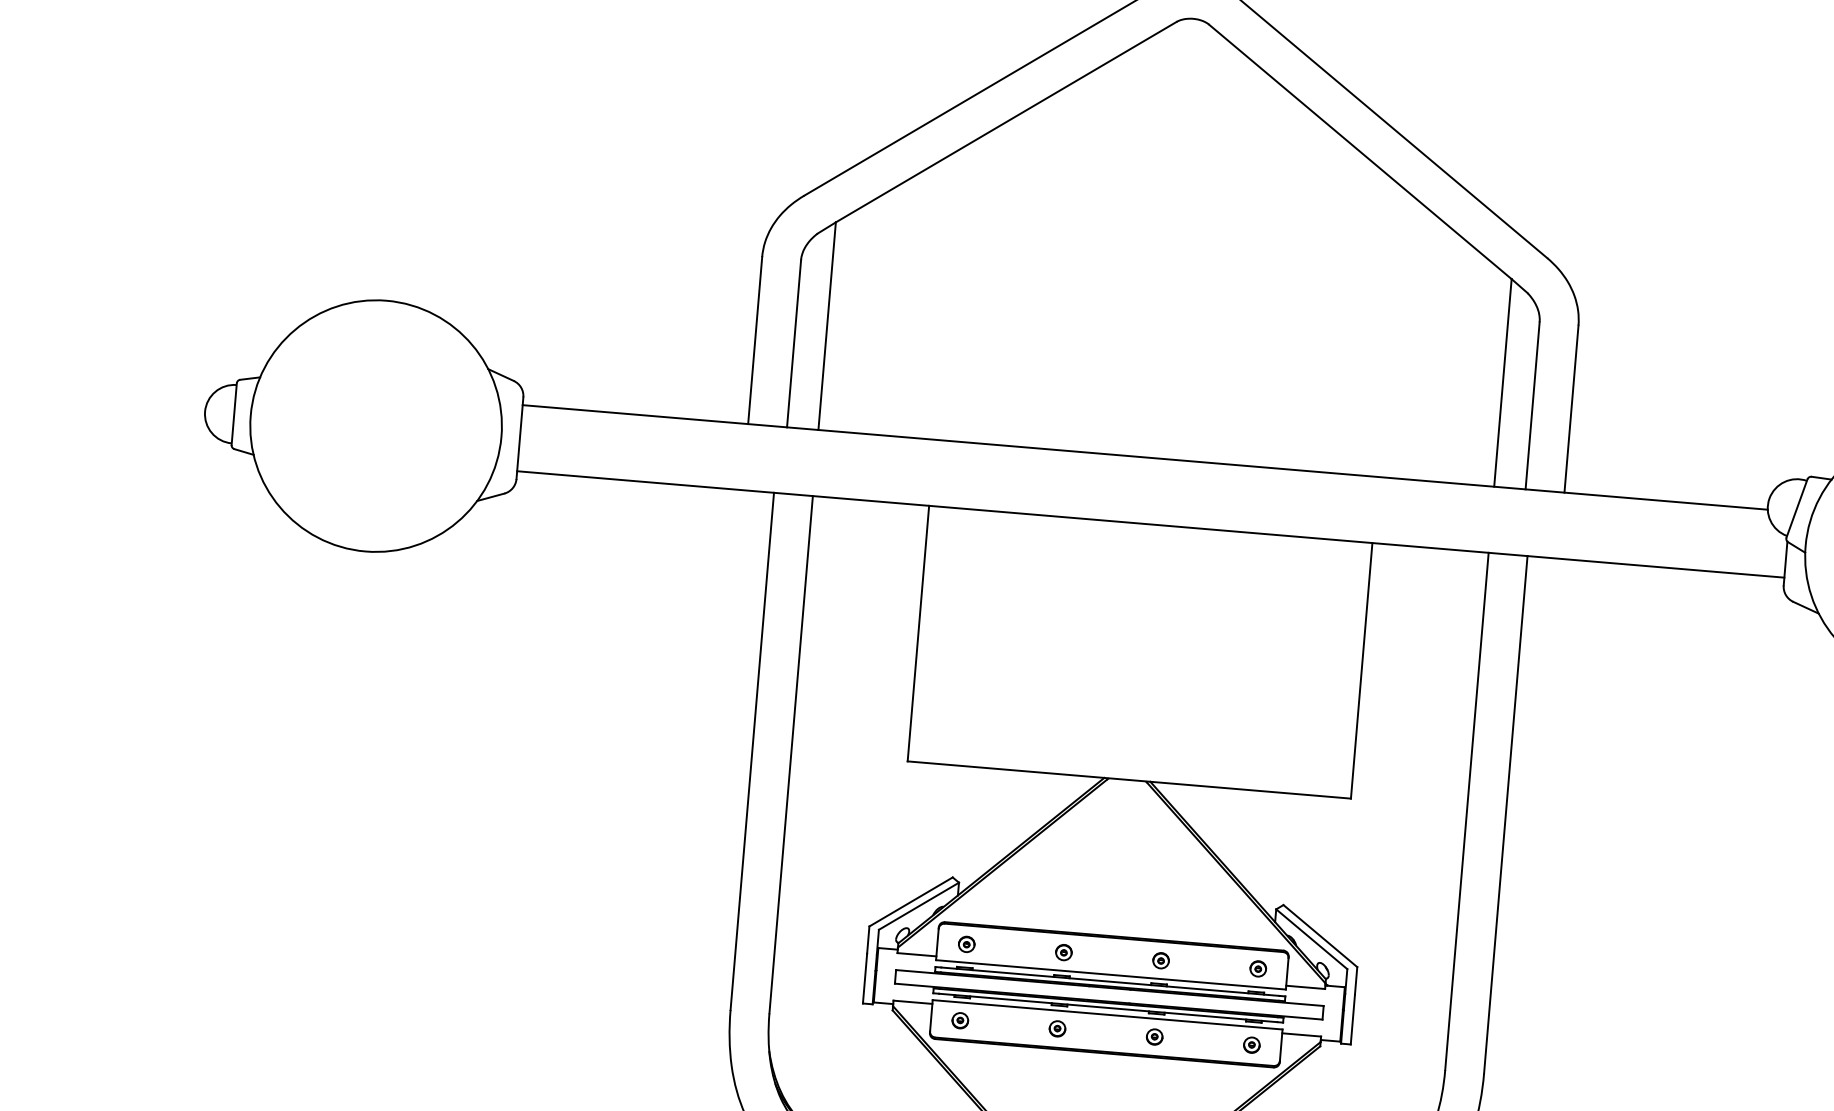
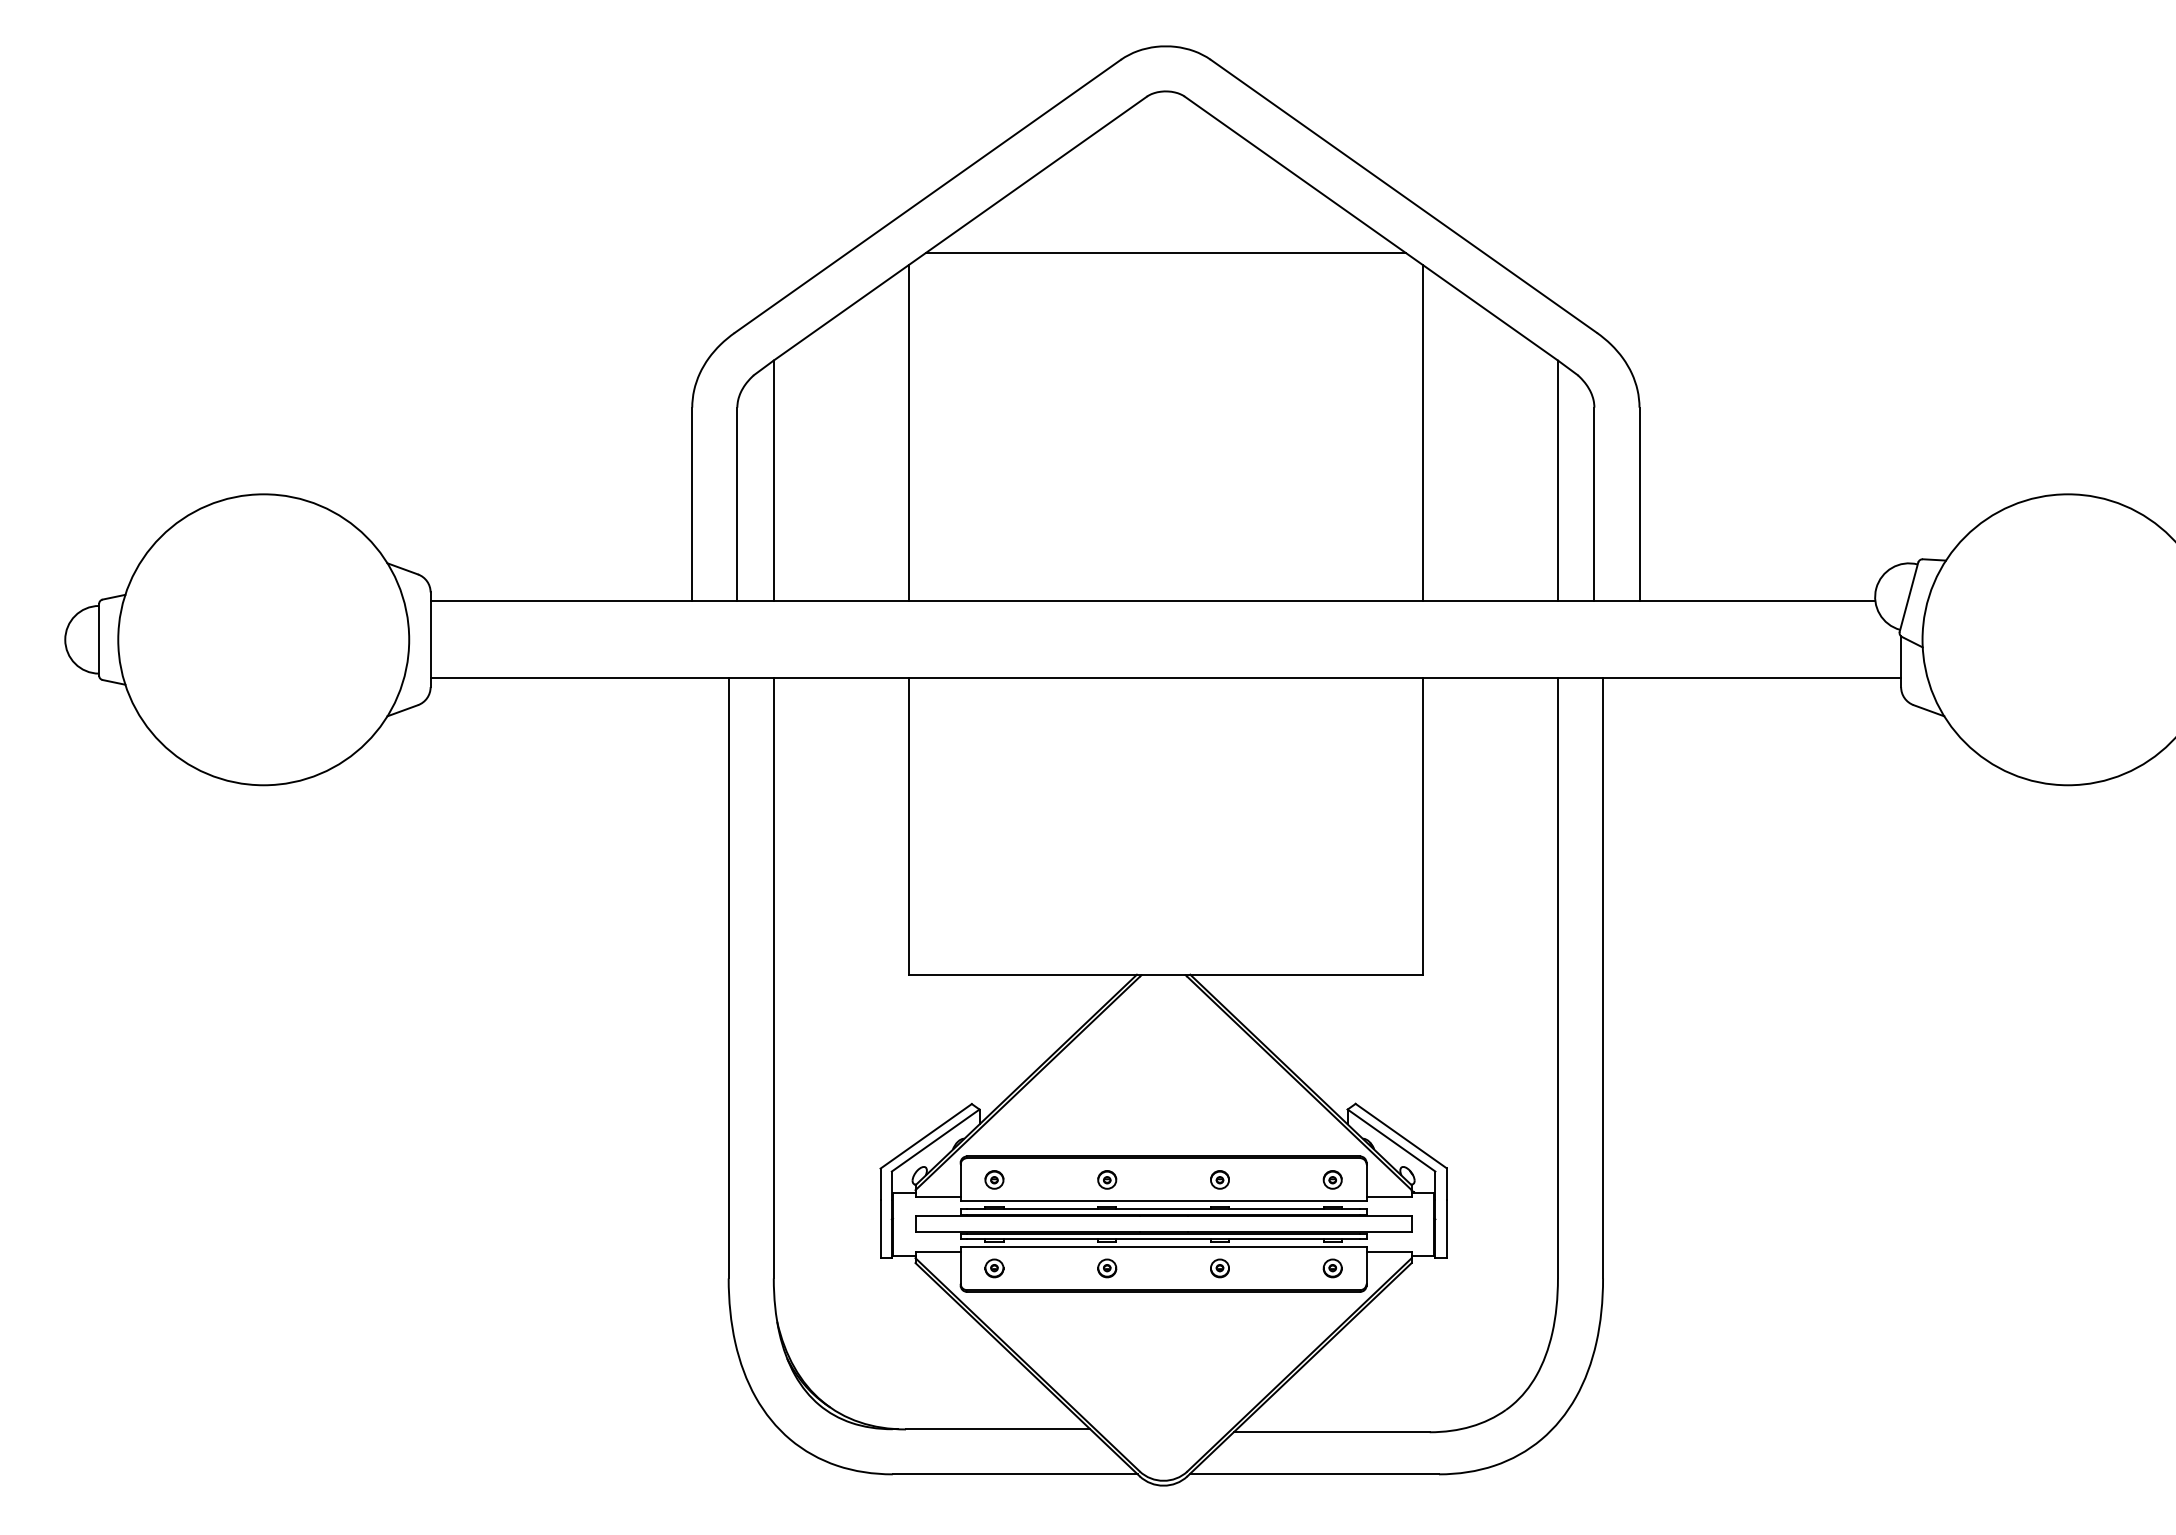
line: (1181, 158) -> (1165, 253), added
line: (946, 294) -> (908, 433), added
line: (1390, 332) -> (1423, 433), added

